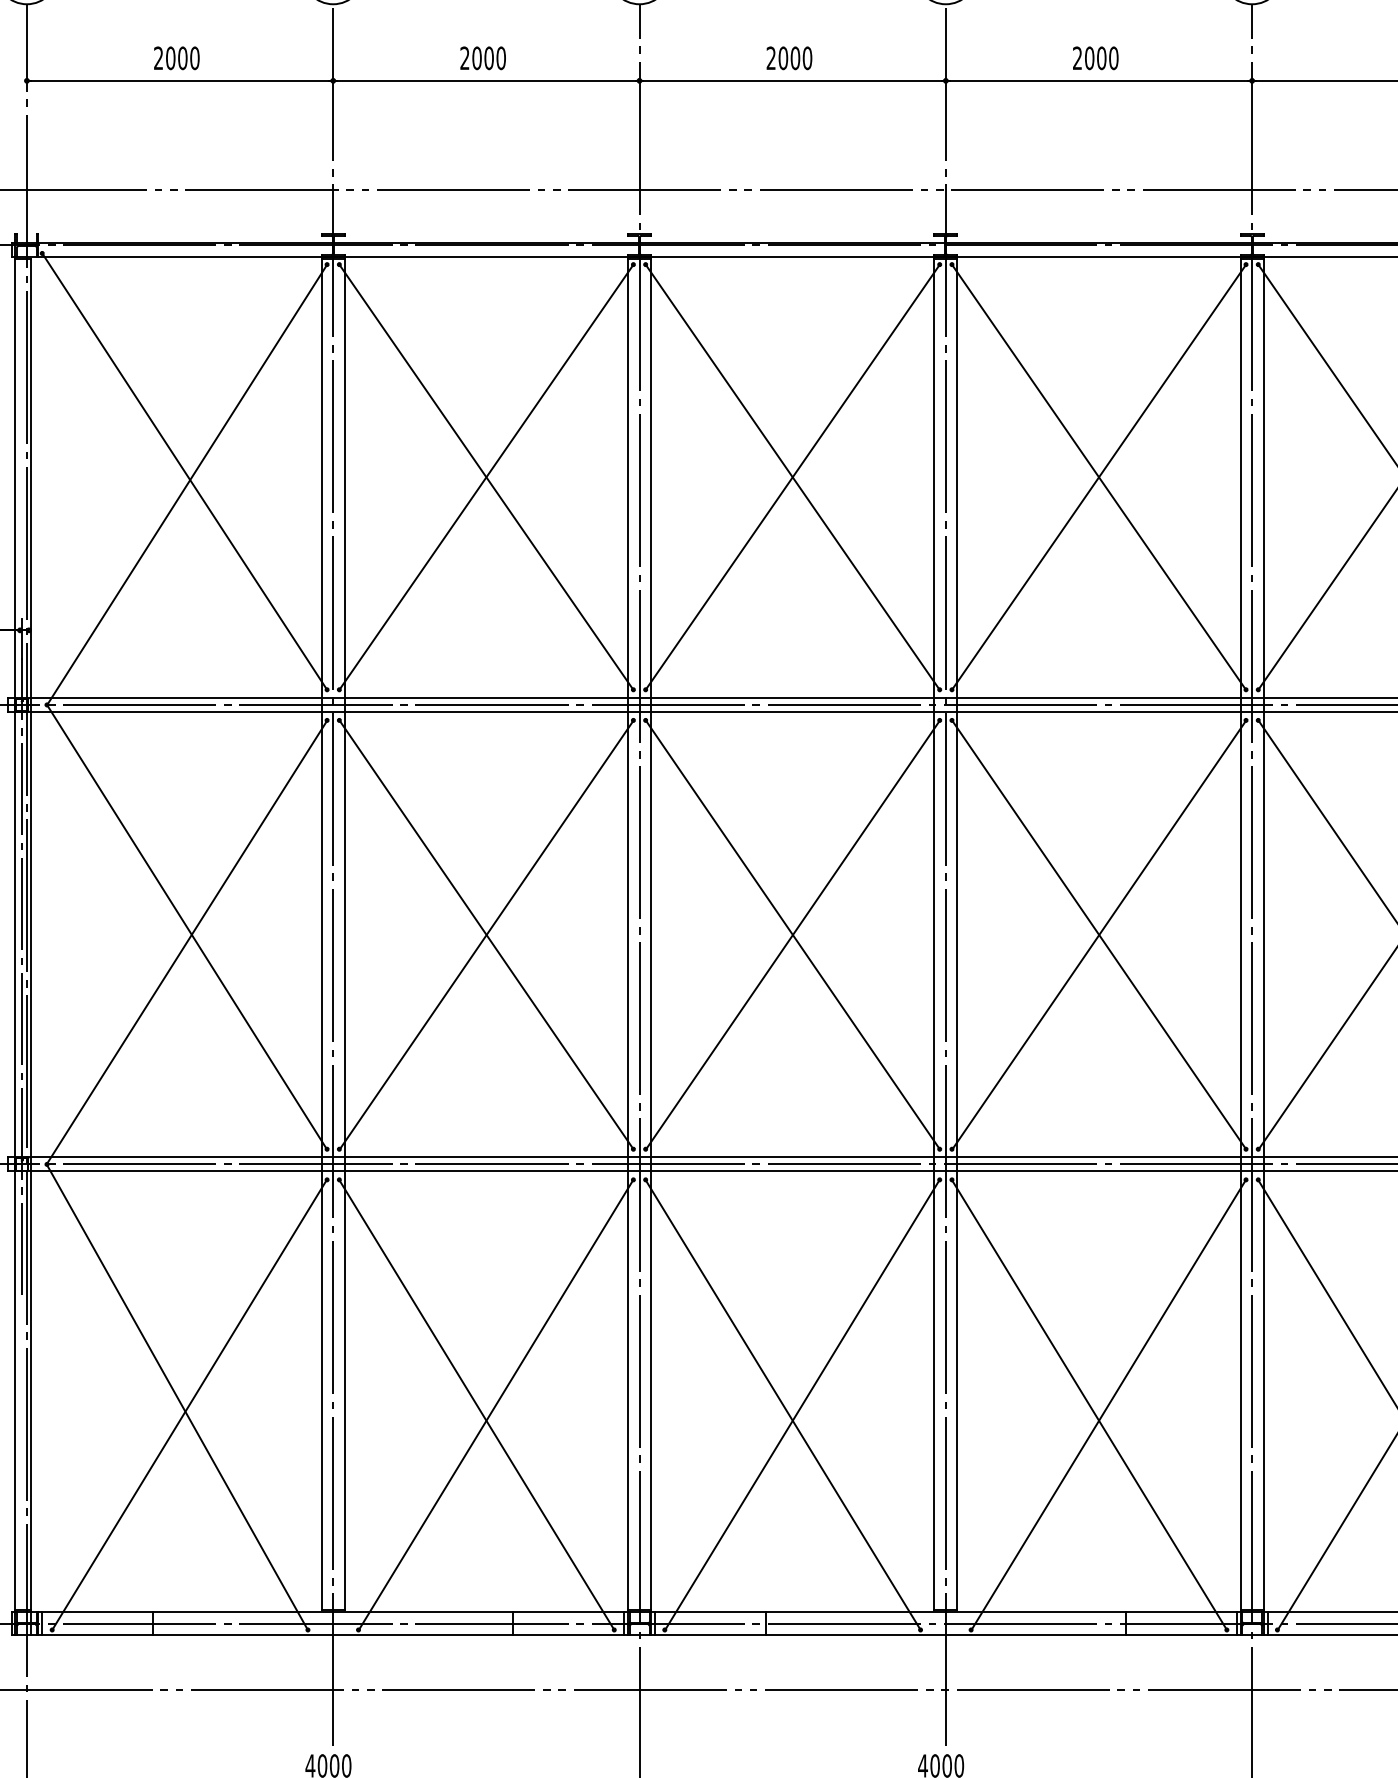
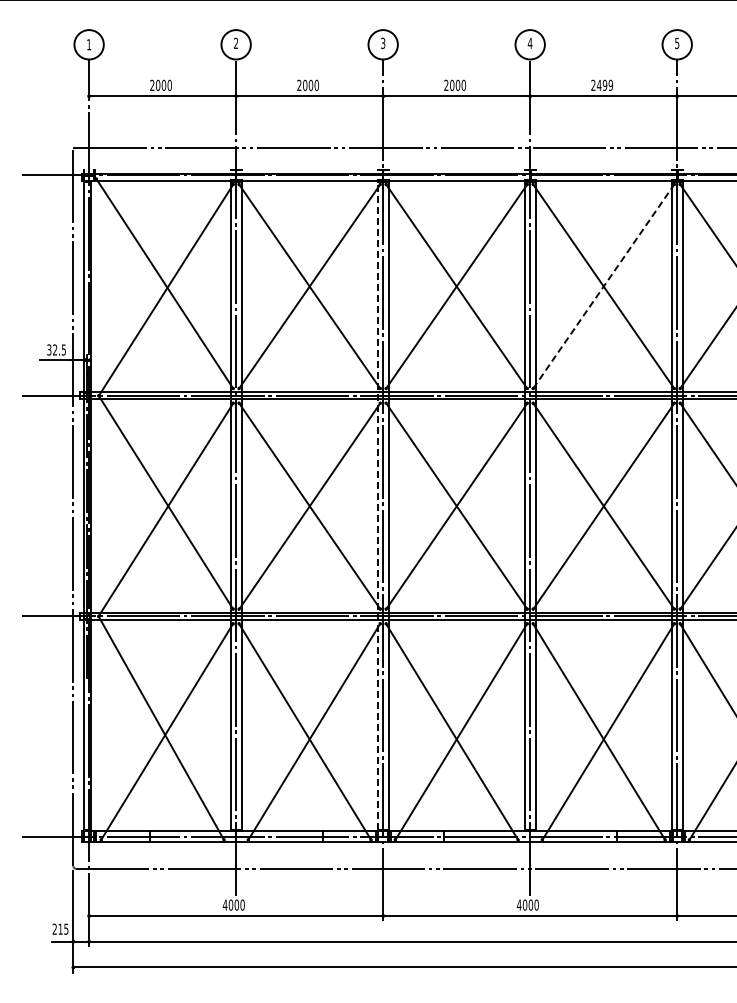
text: (1100, 58) -> (604, 85), 2000 -> 2499
line: (1100, 477) -> (604, 286), solid -> dashed
line: (627, 933) -> (377, 505), solid -> dashed

